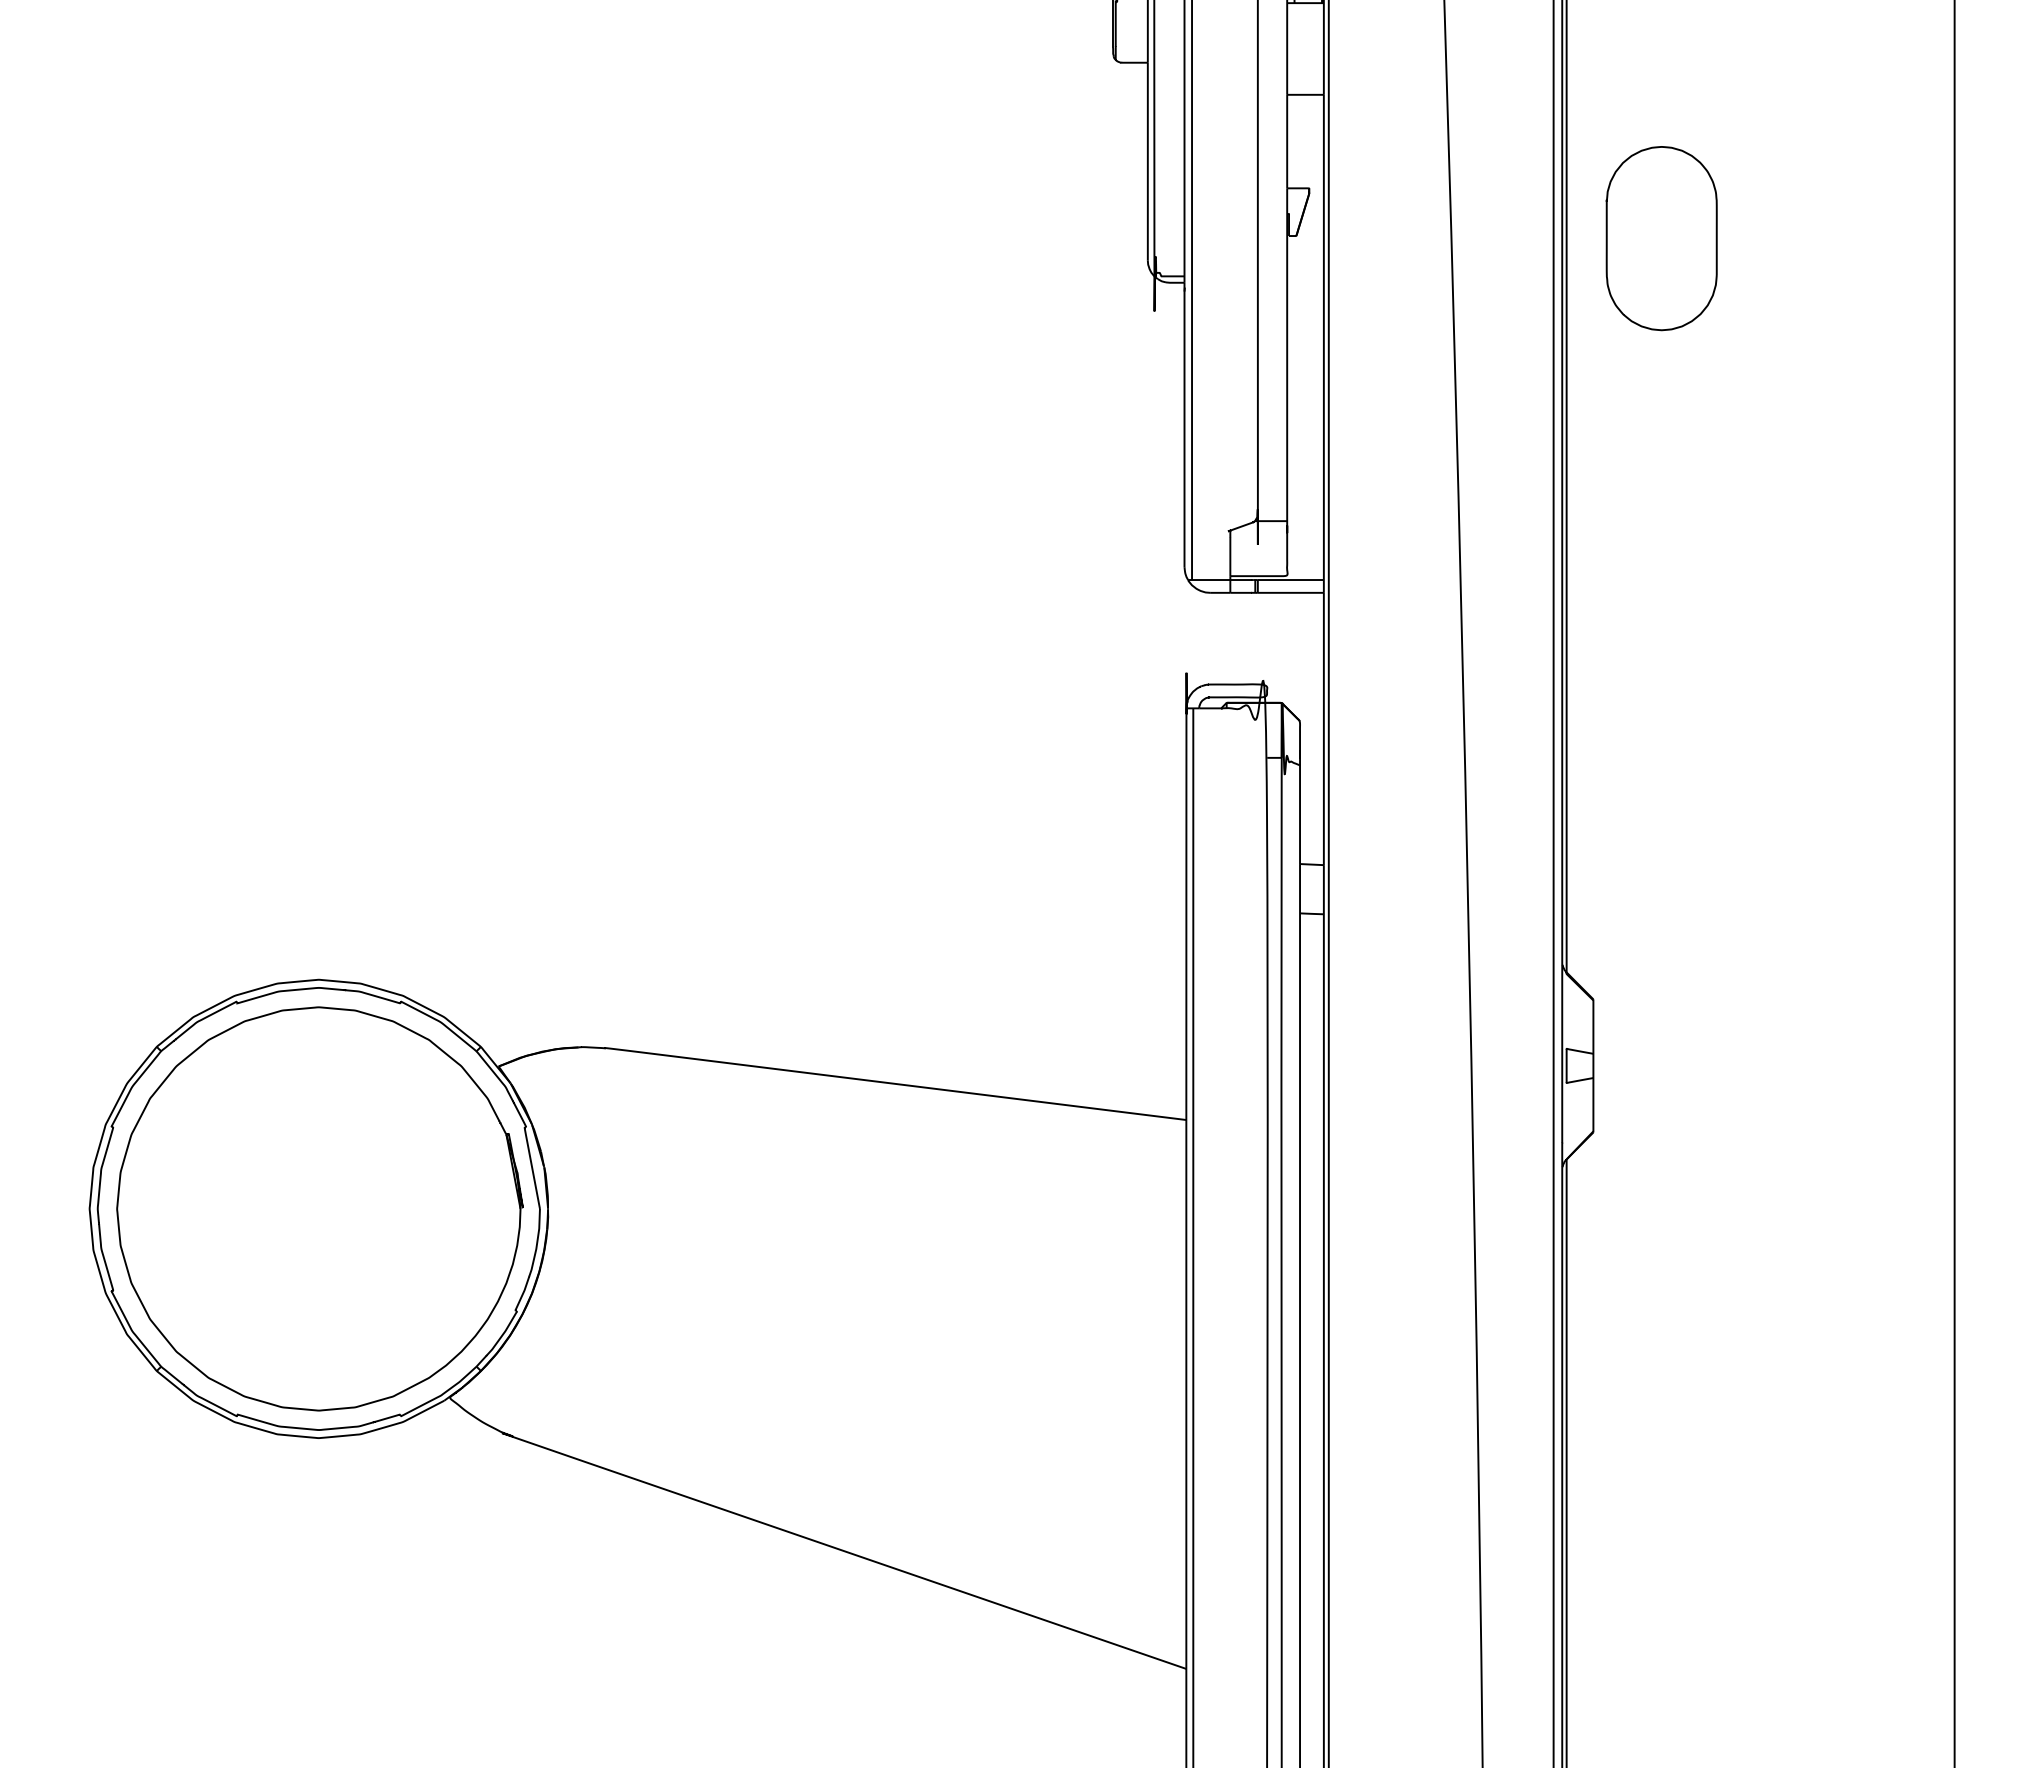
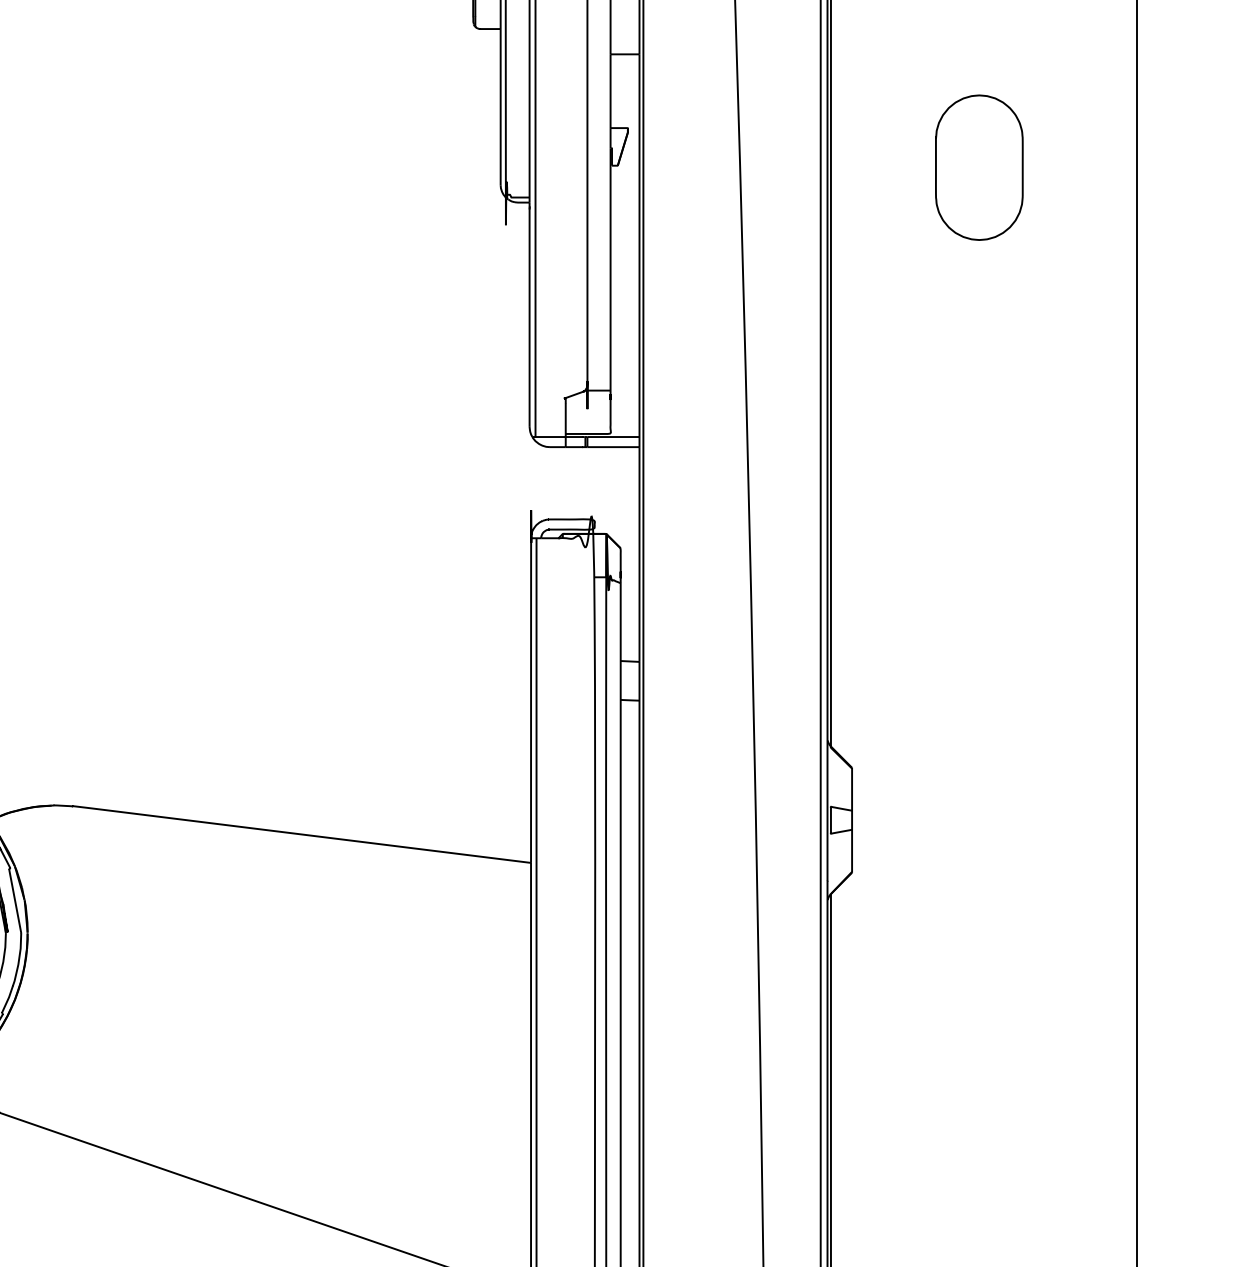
part: (1661, 238) -> (979, 167), moved

